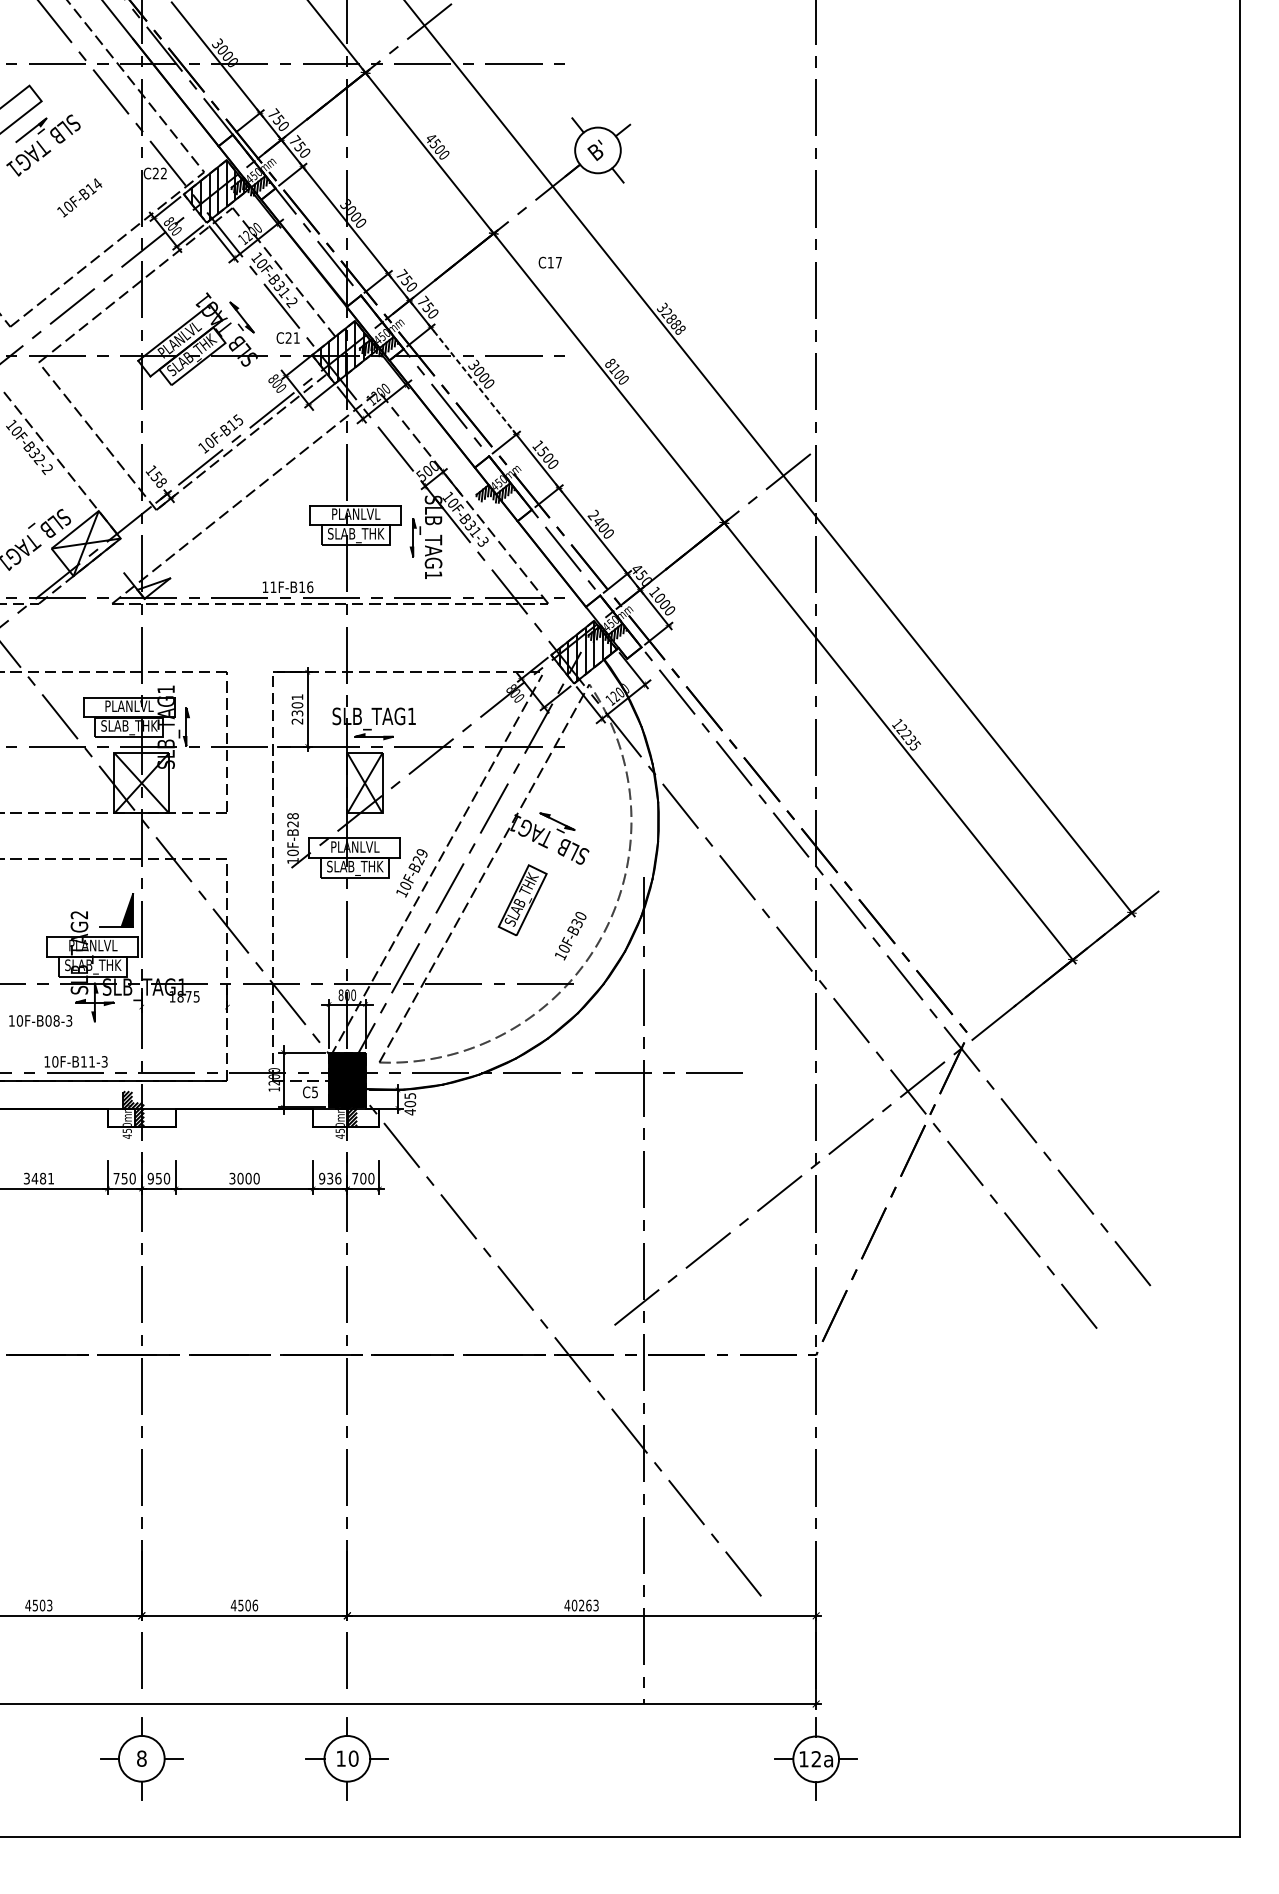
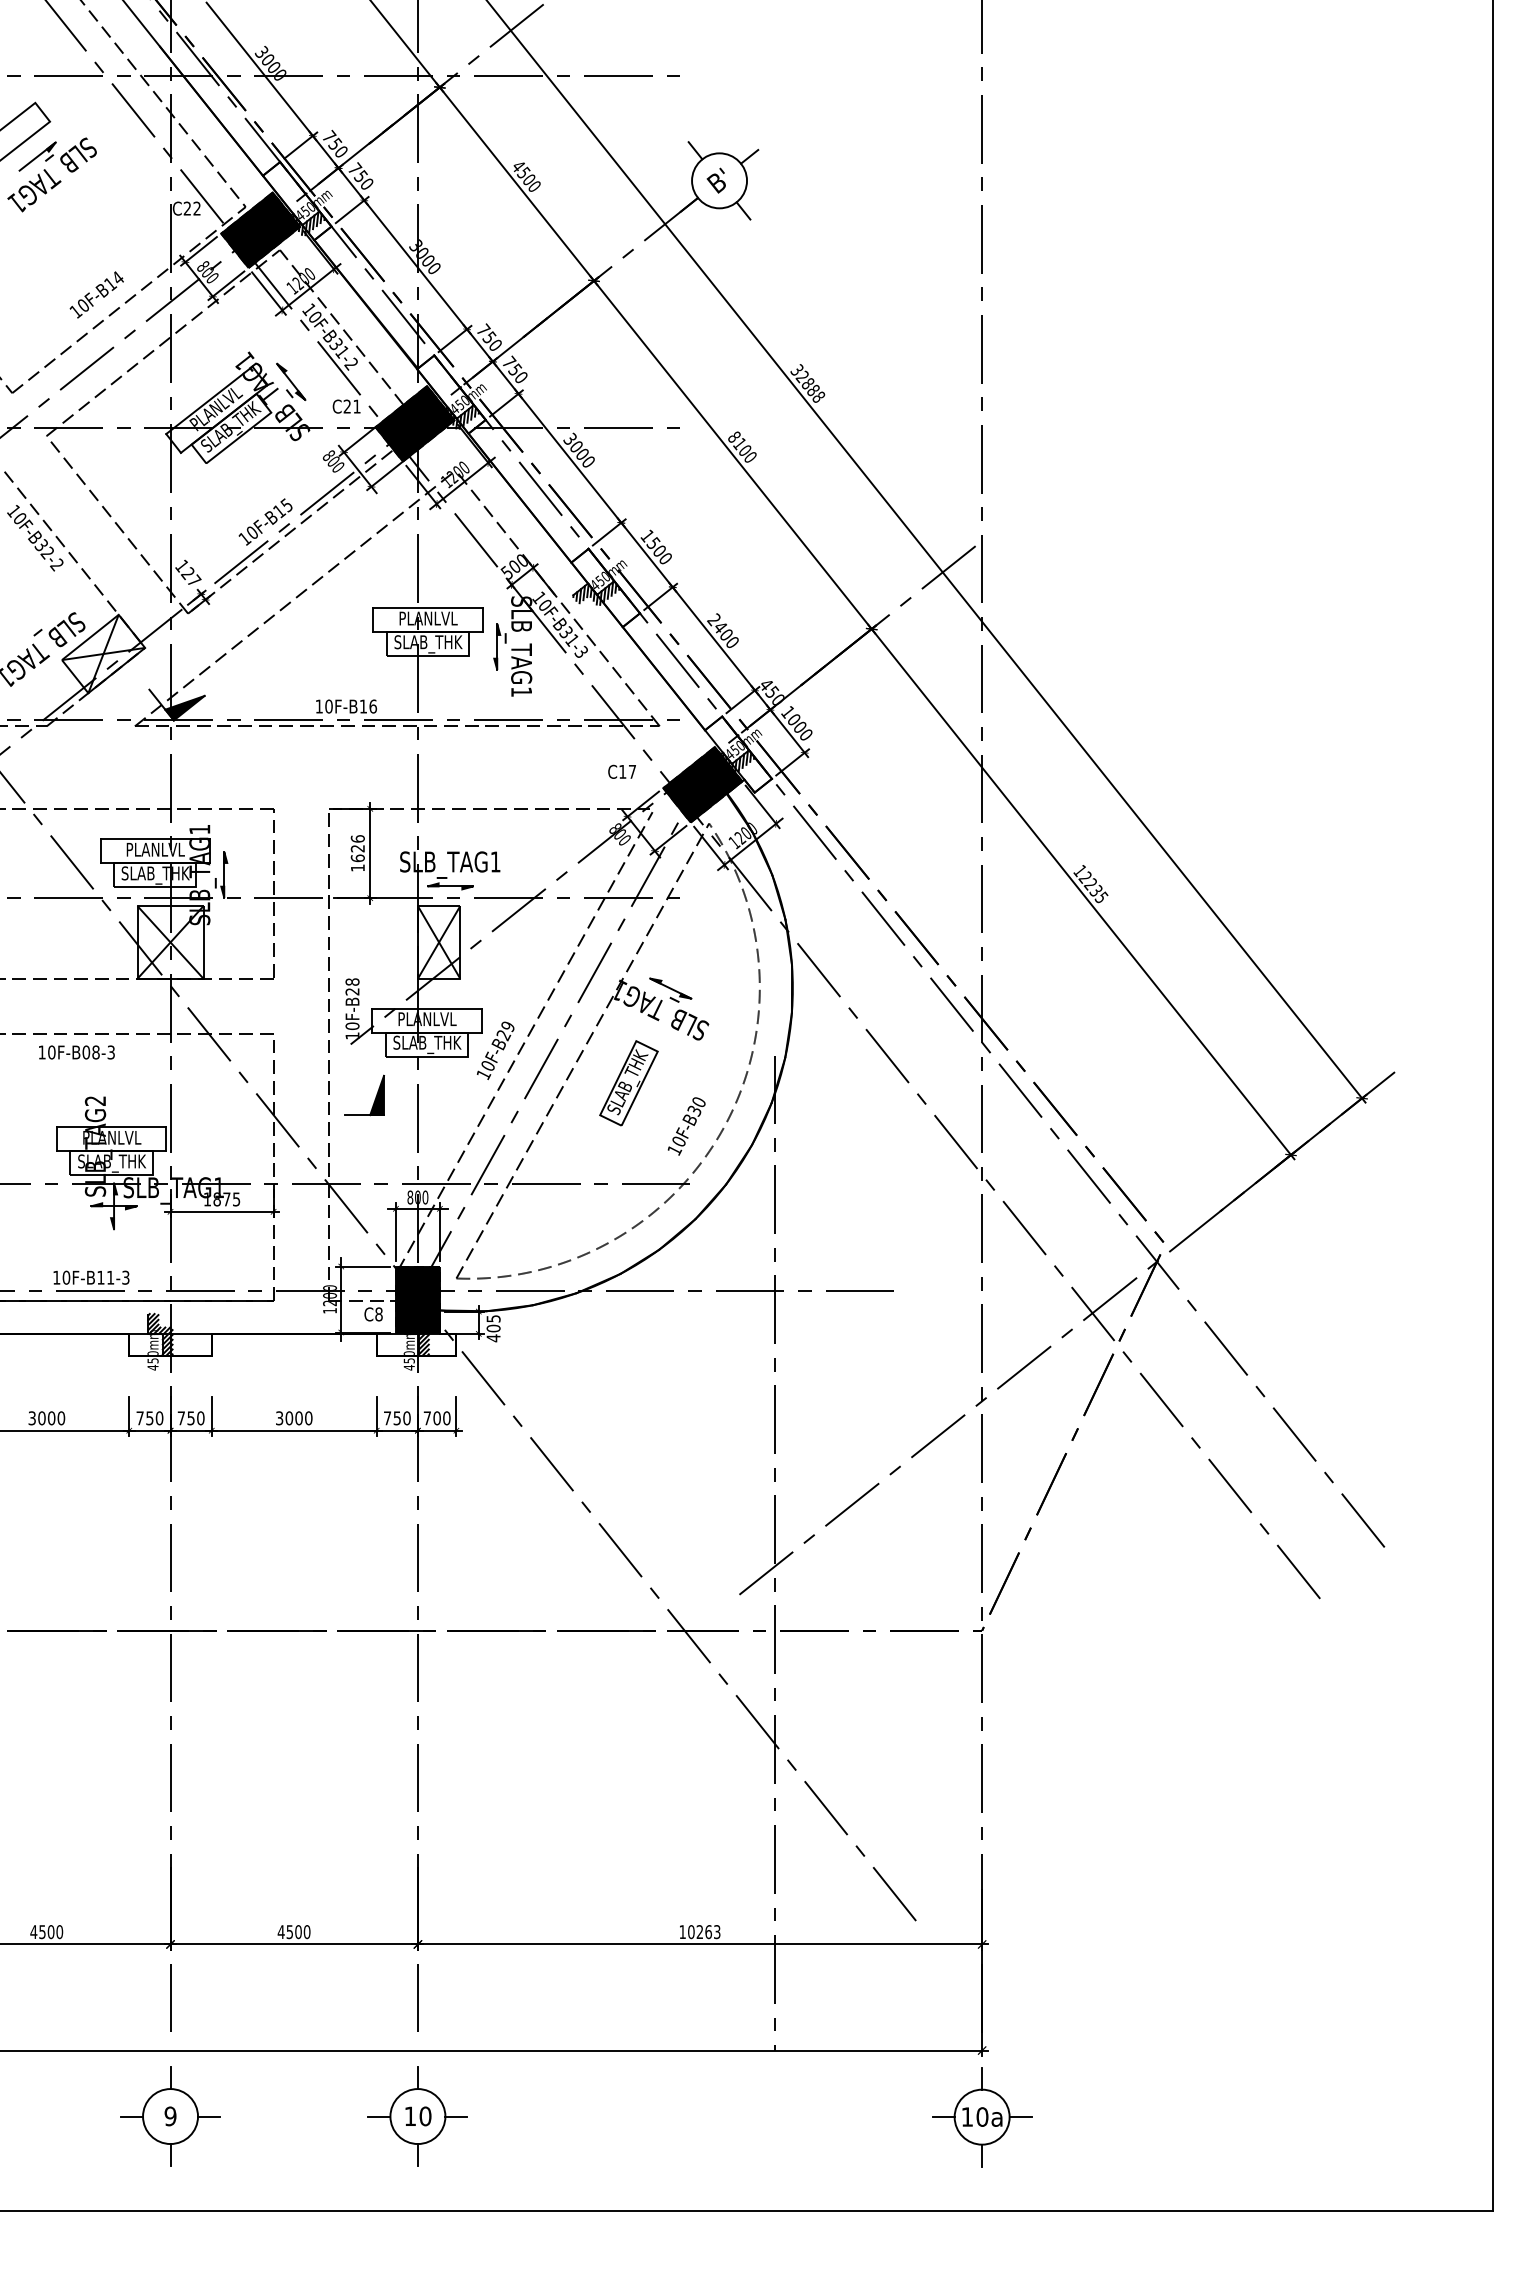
fill: (216, 191) -> (260, 230), added
text: (79, 197) -> (96, 294), moved
text: (549, 262) -> (621, 771), moved
fill: (344, 352) -> (414, 423), added
line: (473, 381) -> (569, 458), dashed -> solid
text: (159, 480) -> (191, 577), 158 -> 127
text: (273, 587) -> (328, 706), 11F-B16 -> 10F-B16
fill: (153, 588) -> (184, 707), added
fill: (583, 652) -> (702, 784), added
text: (297, 709) -> (357, 853), 2301 -> 1626
part: (125, 913) -> (374, 1099), moved
line: (184, 1006) -> (222, 1211), added
text: (40, 1020) -> (76, 1052), moved
text: (314, 1092) -> (378, 1314), C5 -> C8
text: (42, 1178) -> (51, 1418), 3481 -> 3000
text: (150, 1178) -> (181, 1418), 950 -> 750
text: (329, 1178) -> (396, 1418), 936 -> 750
text: (49, 1605) -> (59, 1932), 4503 -> 4500
text: (255, 1605) -> (307, 1931), 4506 -> 4500
text: (567, 1605) -> (682, 1931), 40263 -> 10263
text: (141, 1758) -> (170, 2116), 8 -> 9
text: (816, 1758) -> (982, 2116), 12a -> 10a

